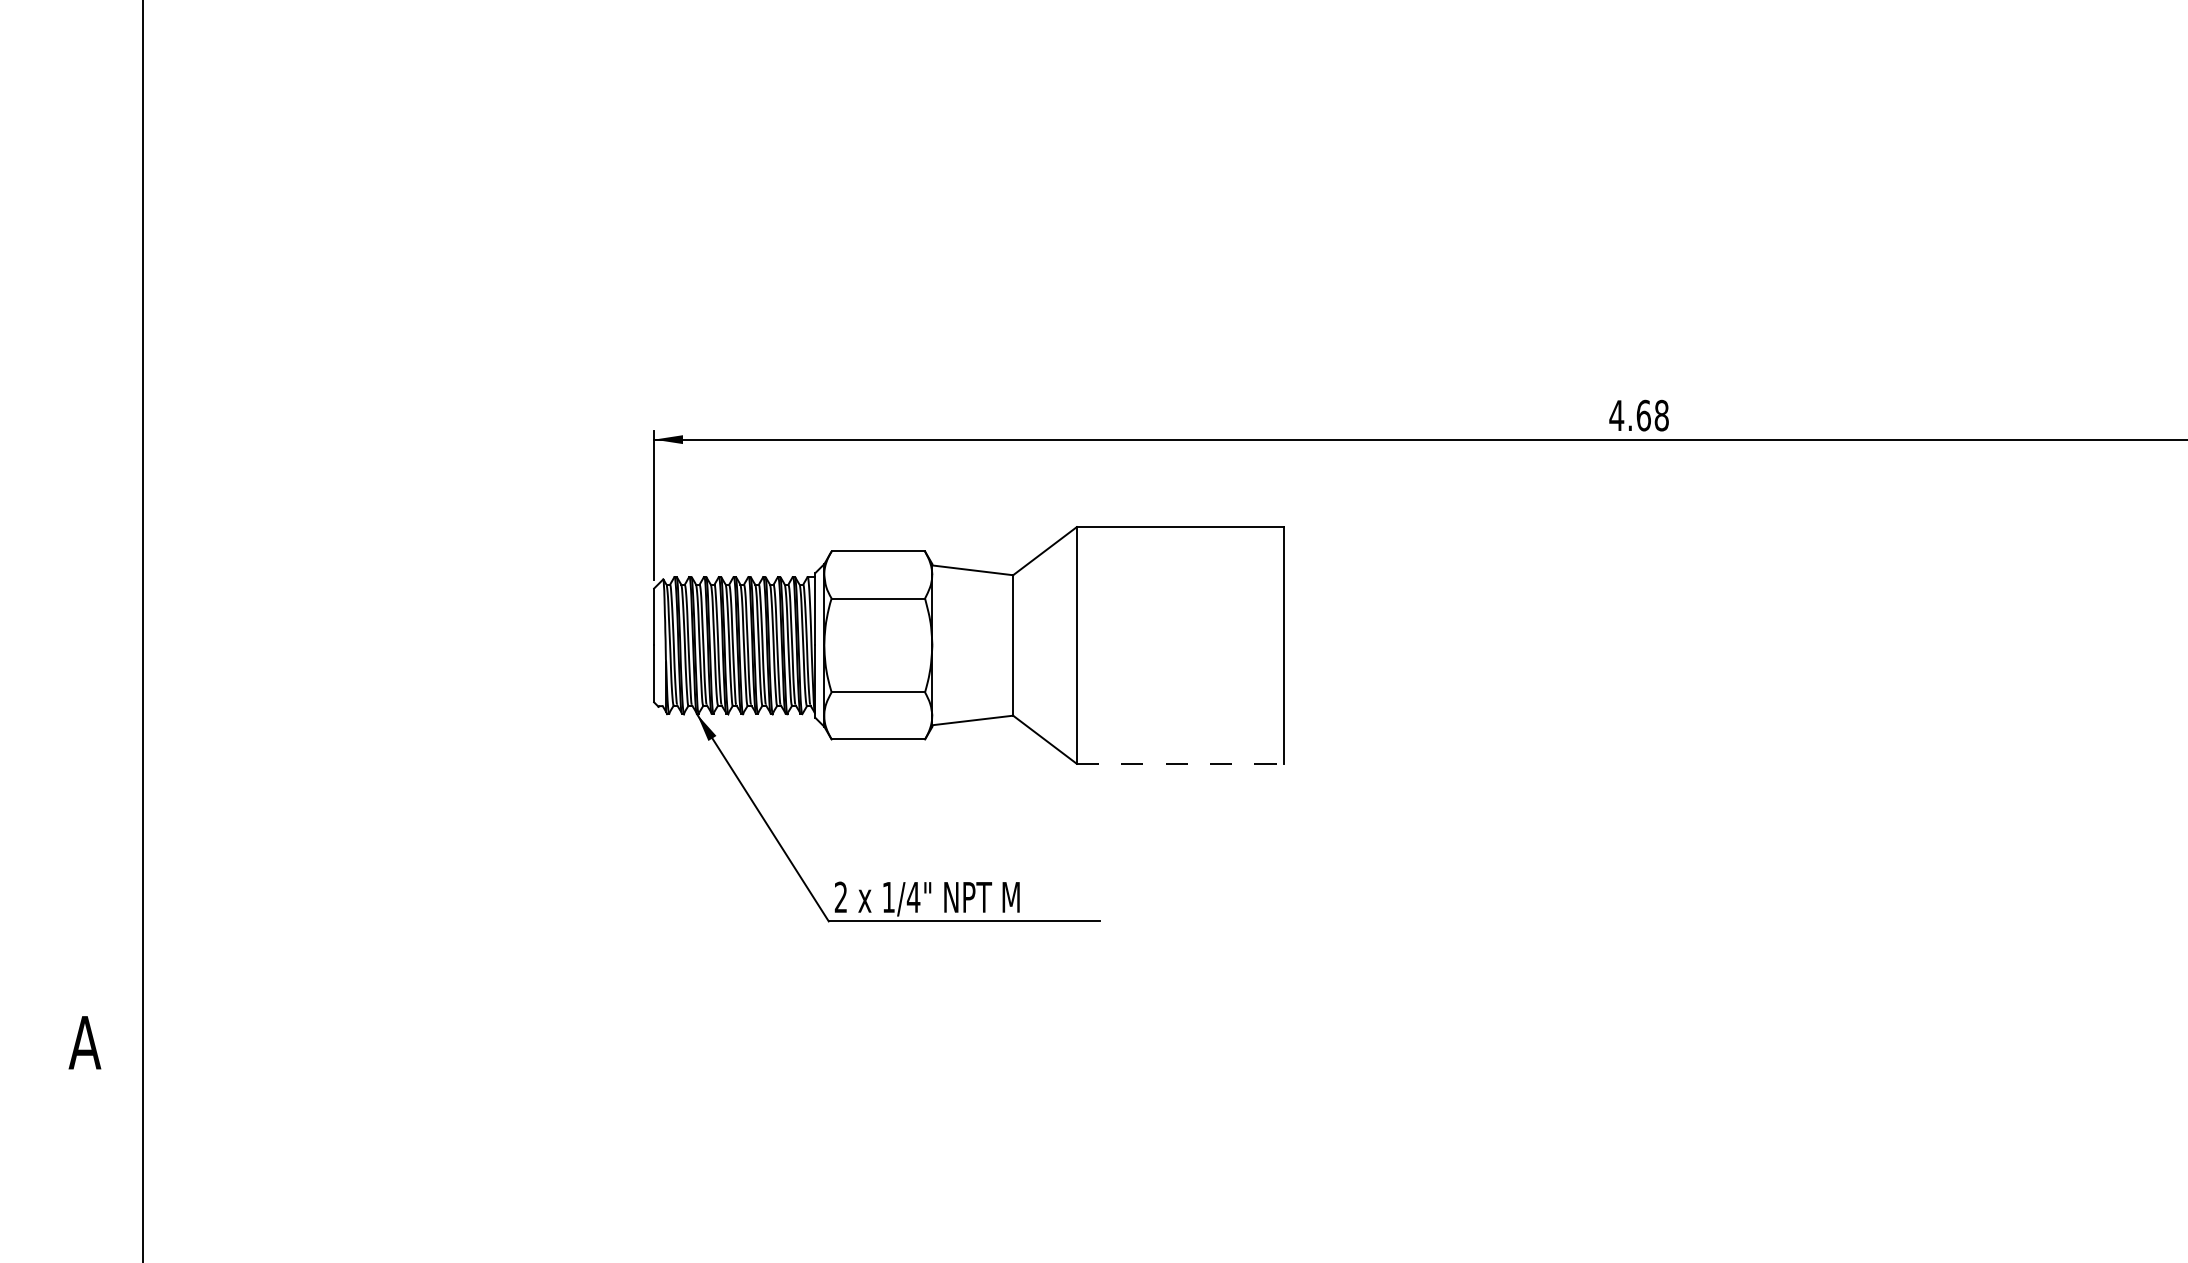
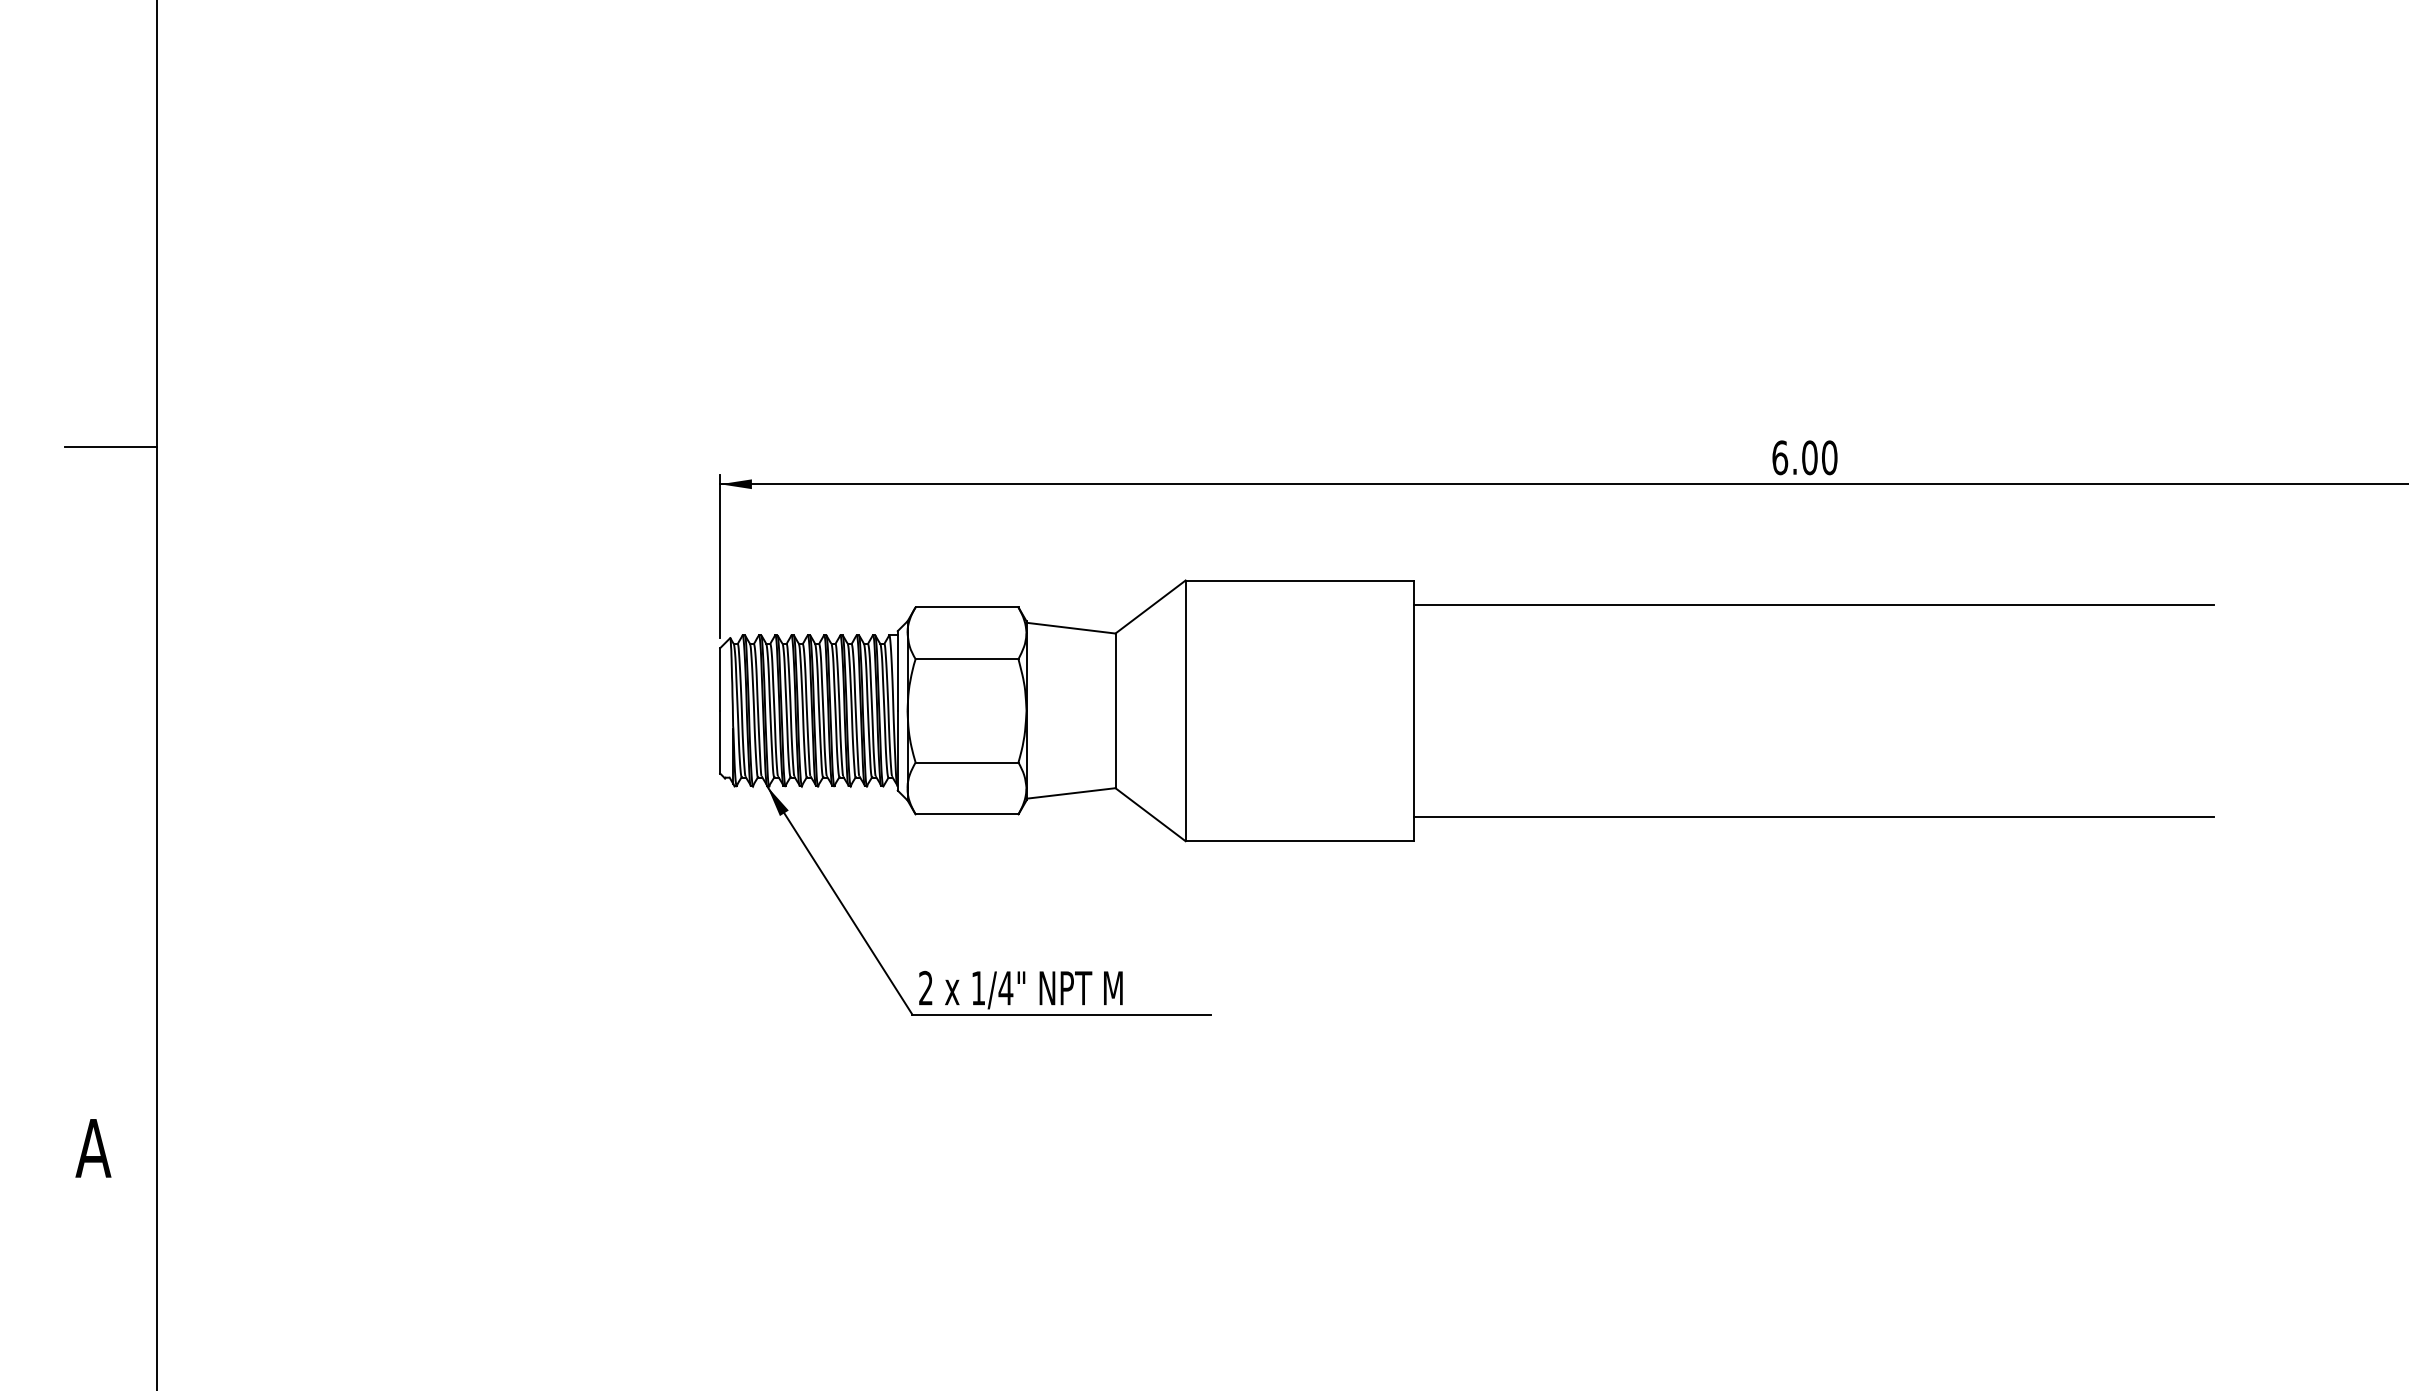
line: (100, 405) -> (110, 446), added
text: (1638, 415) -> (1804, 457), 4.68 -> 6.00
line: (1646, 549) -> (1812, 605), added
line: (1646, 741) -> (1812, 816), added
line: (1180, 763) -> (1299, 840), dashed -> solid

